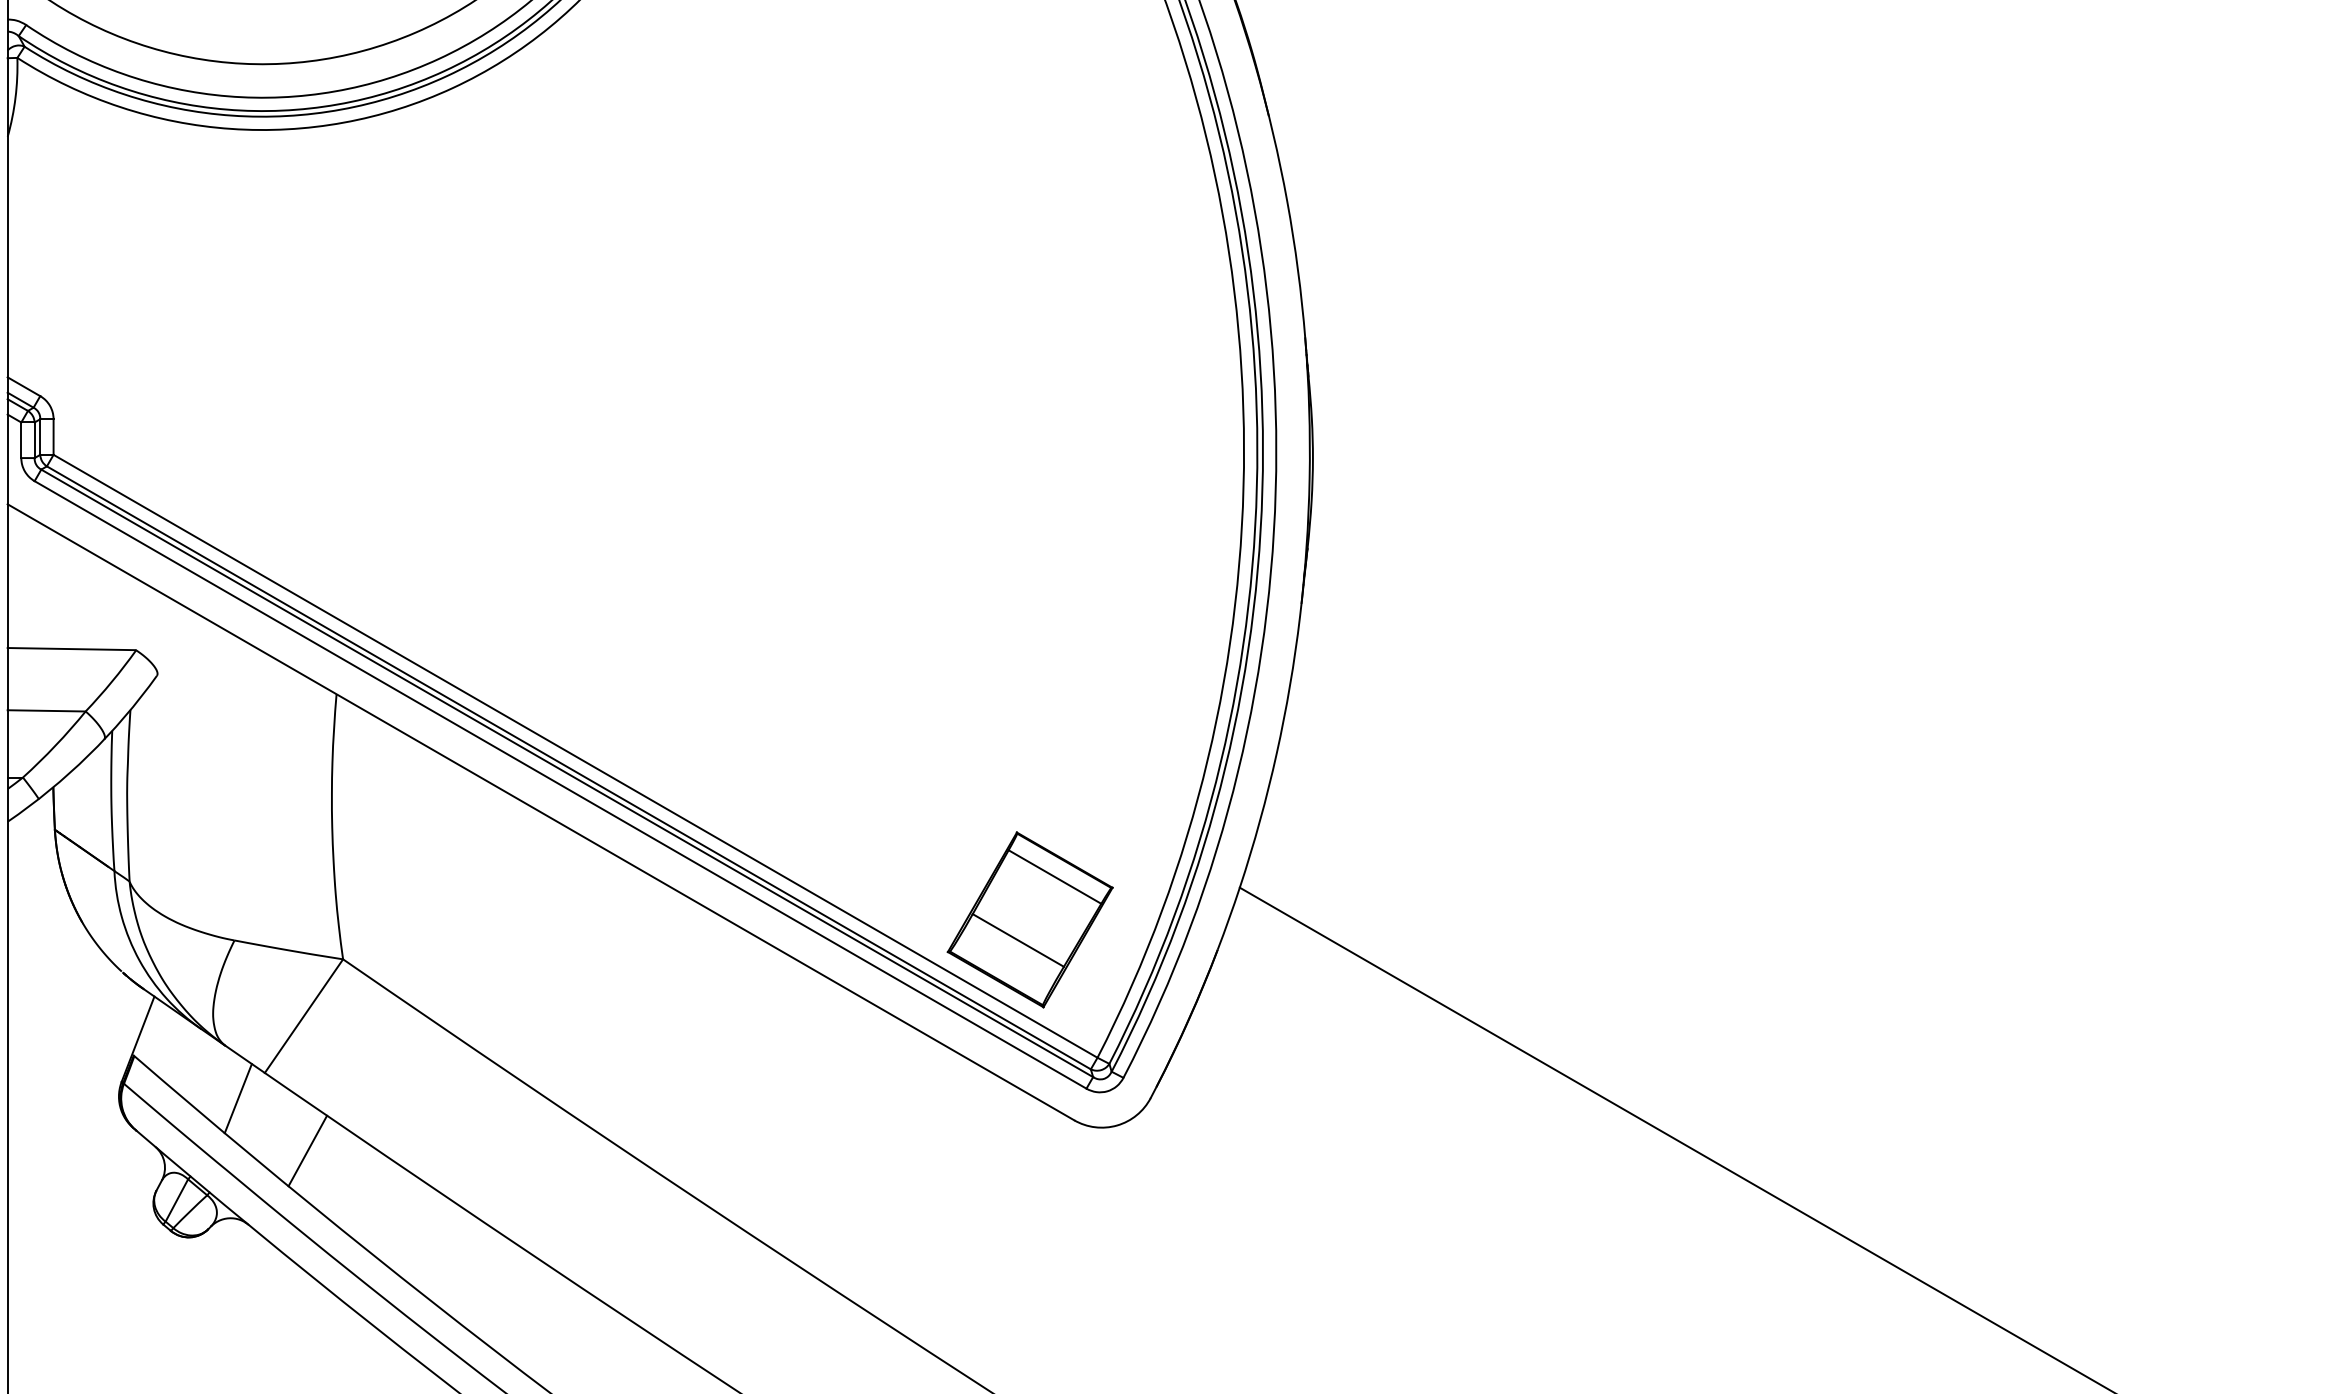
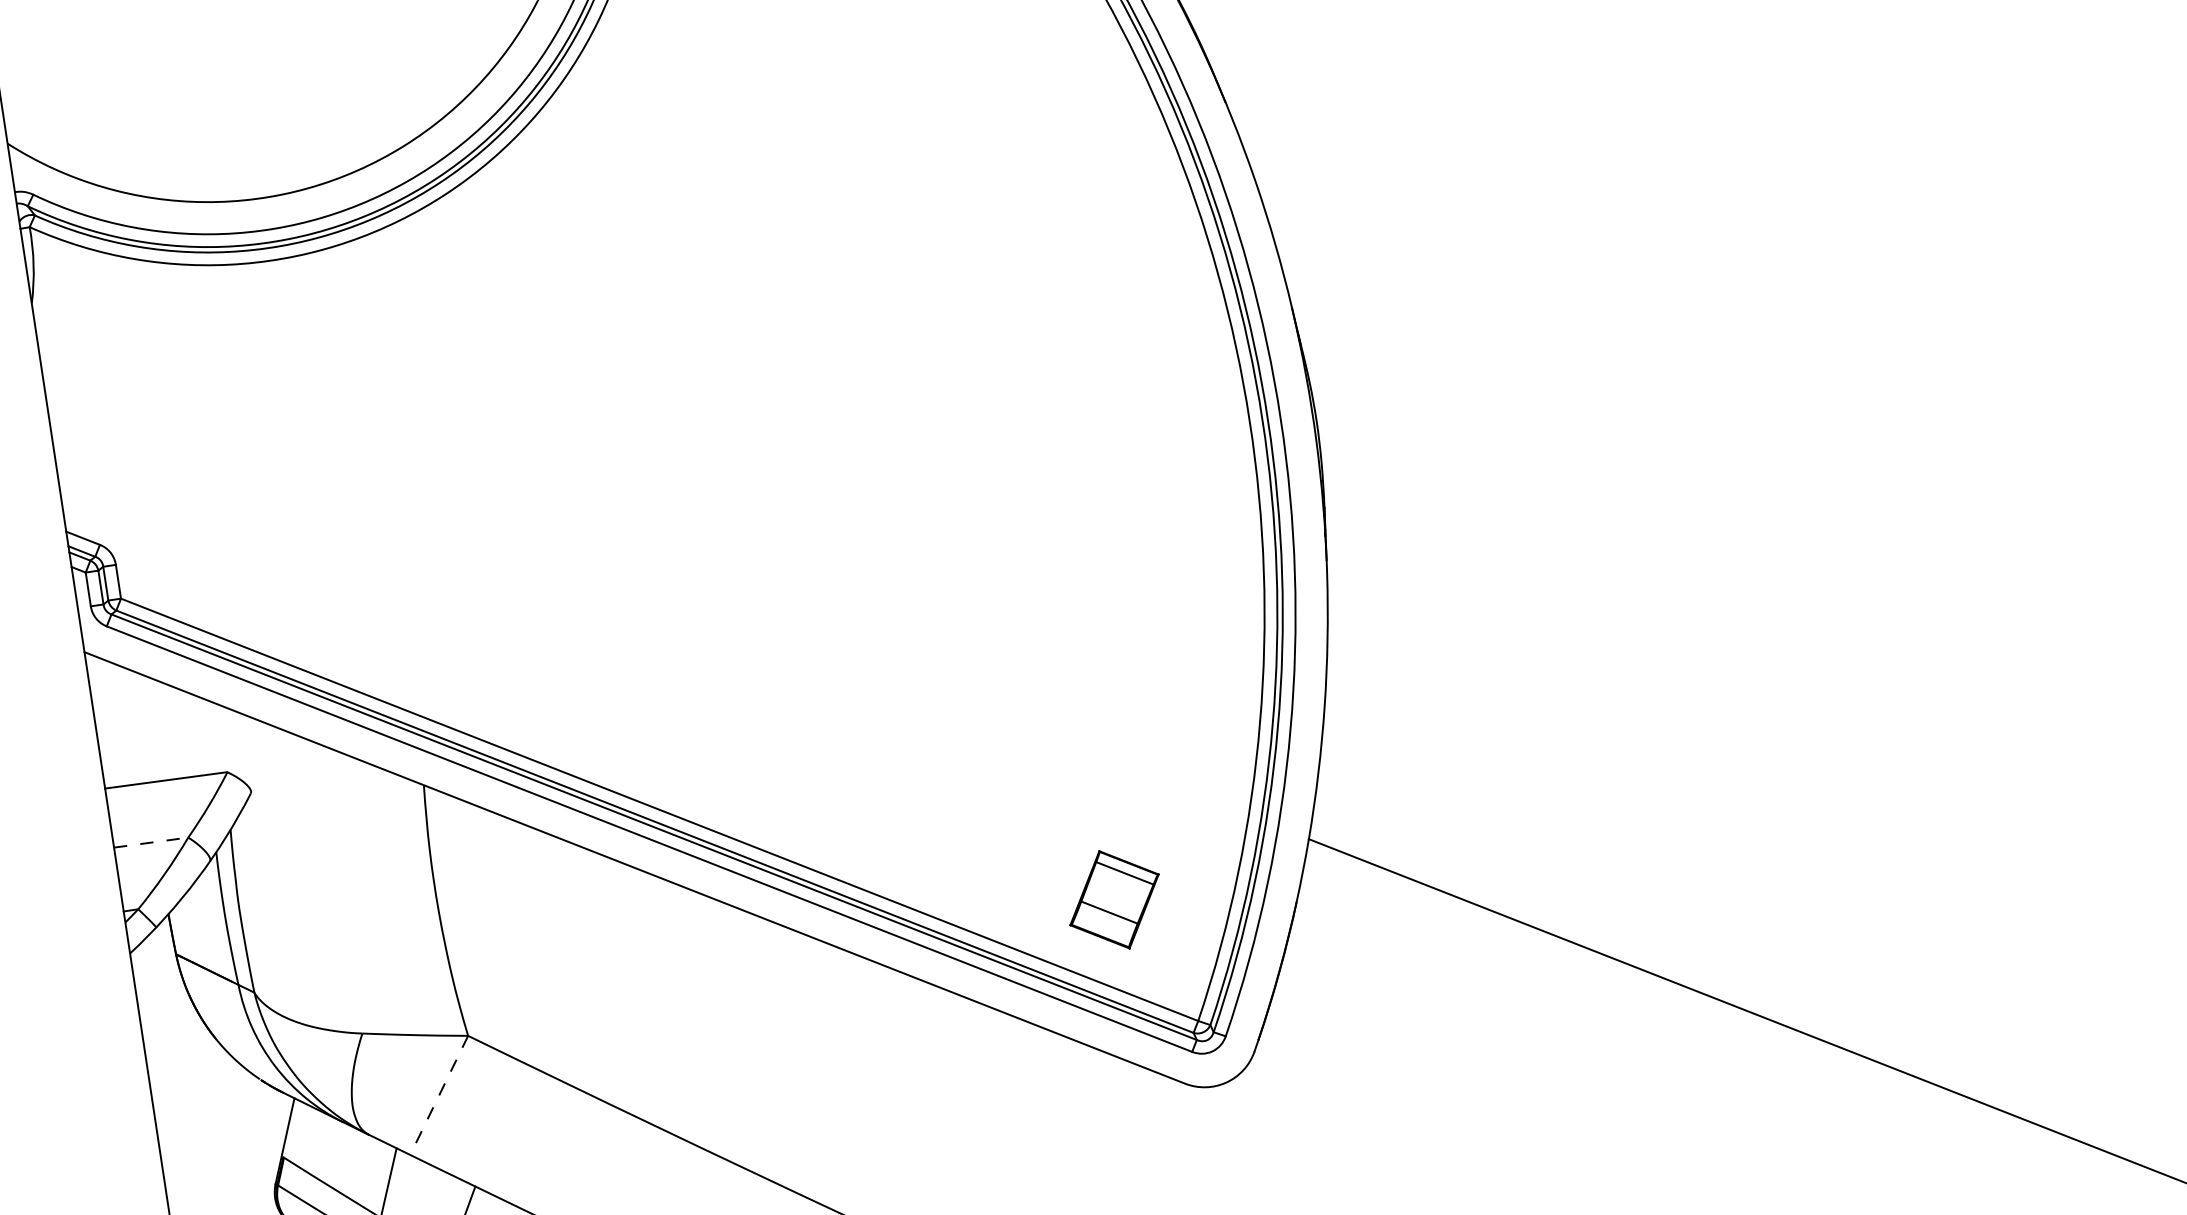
line: (47, 710) -> (151, 842), solid -> dashed
part: (1029, 919) -> (1113, 899), size x0.6
line: (303, 1016) -> (438, 1095), solid -> dashed

